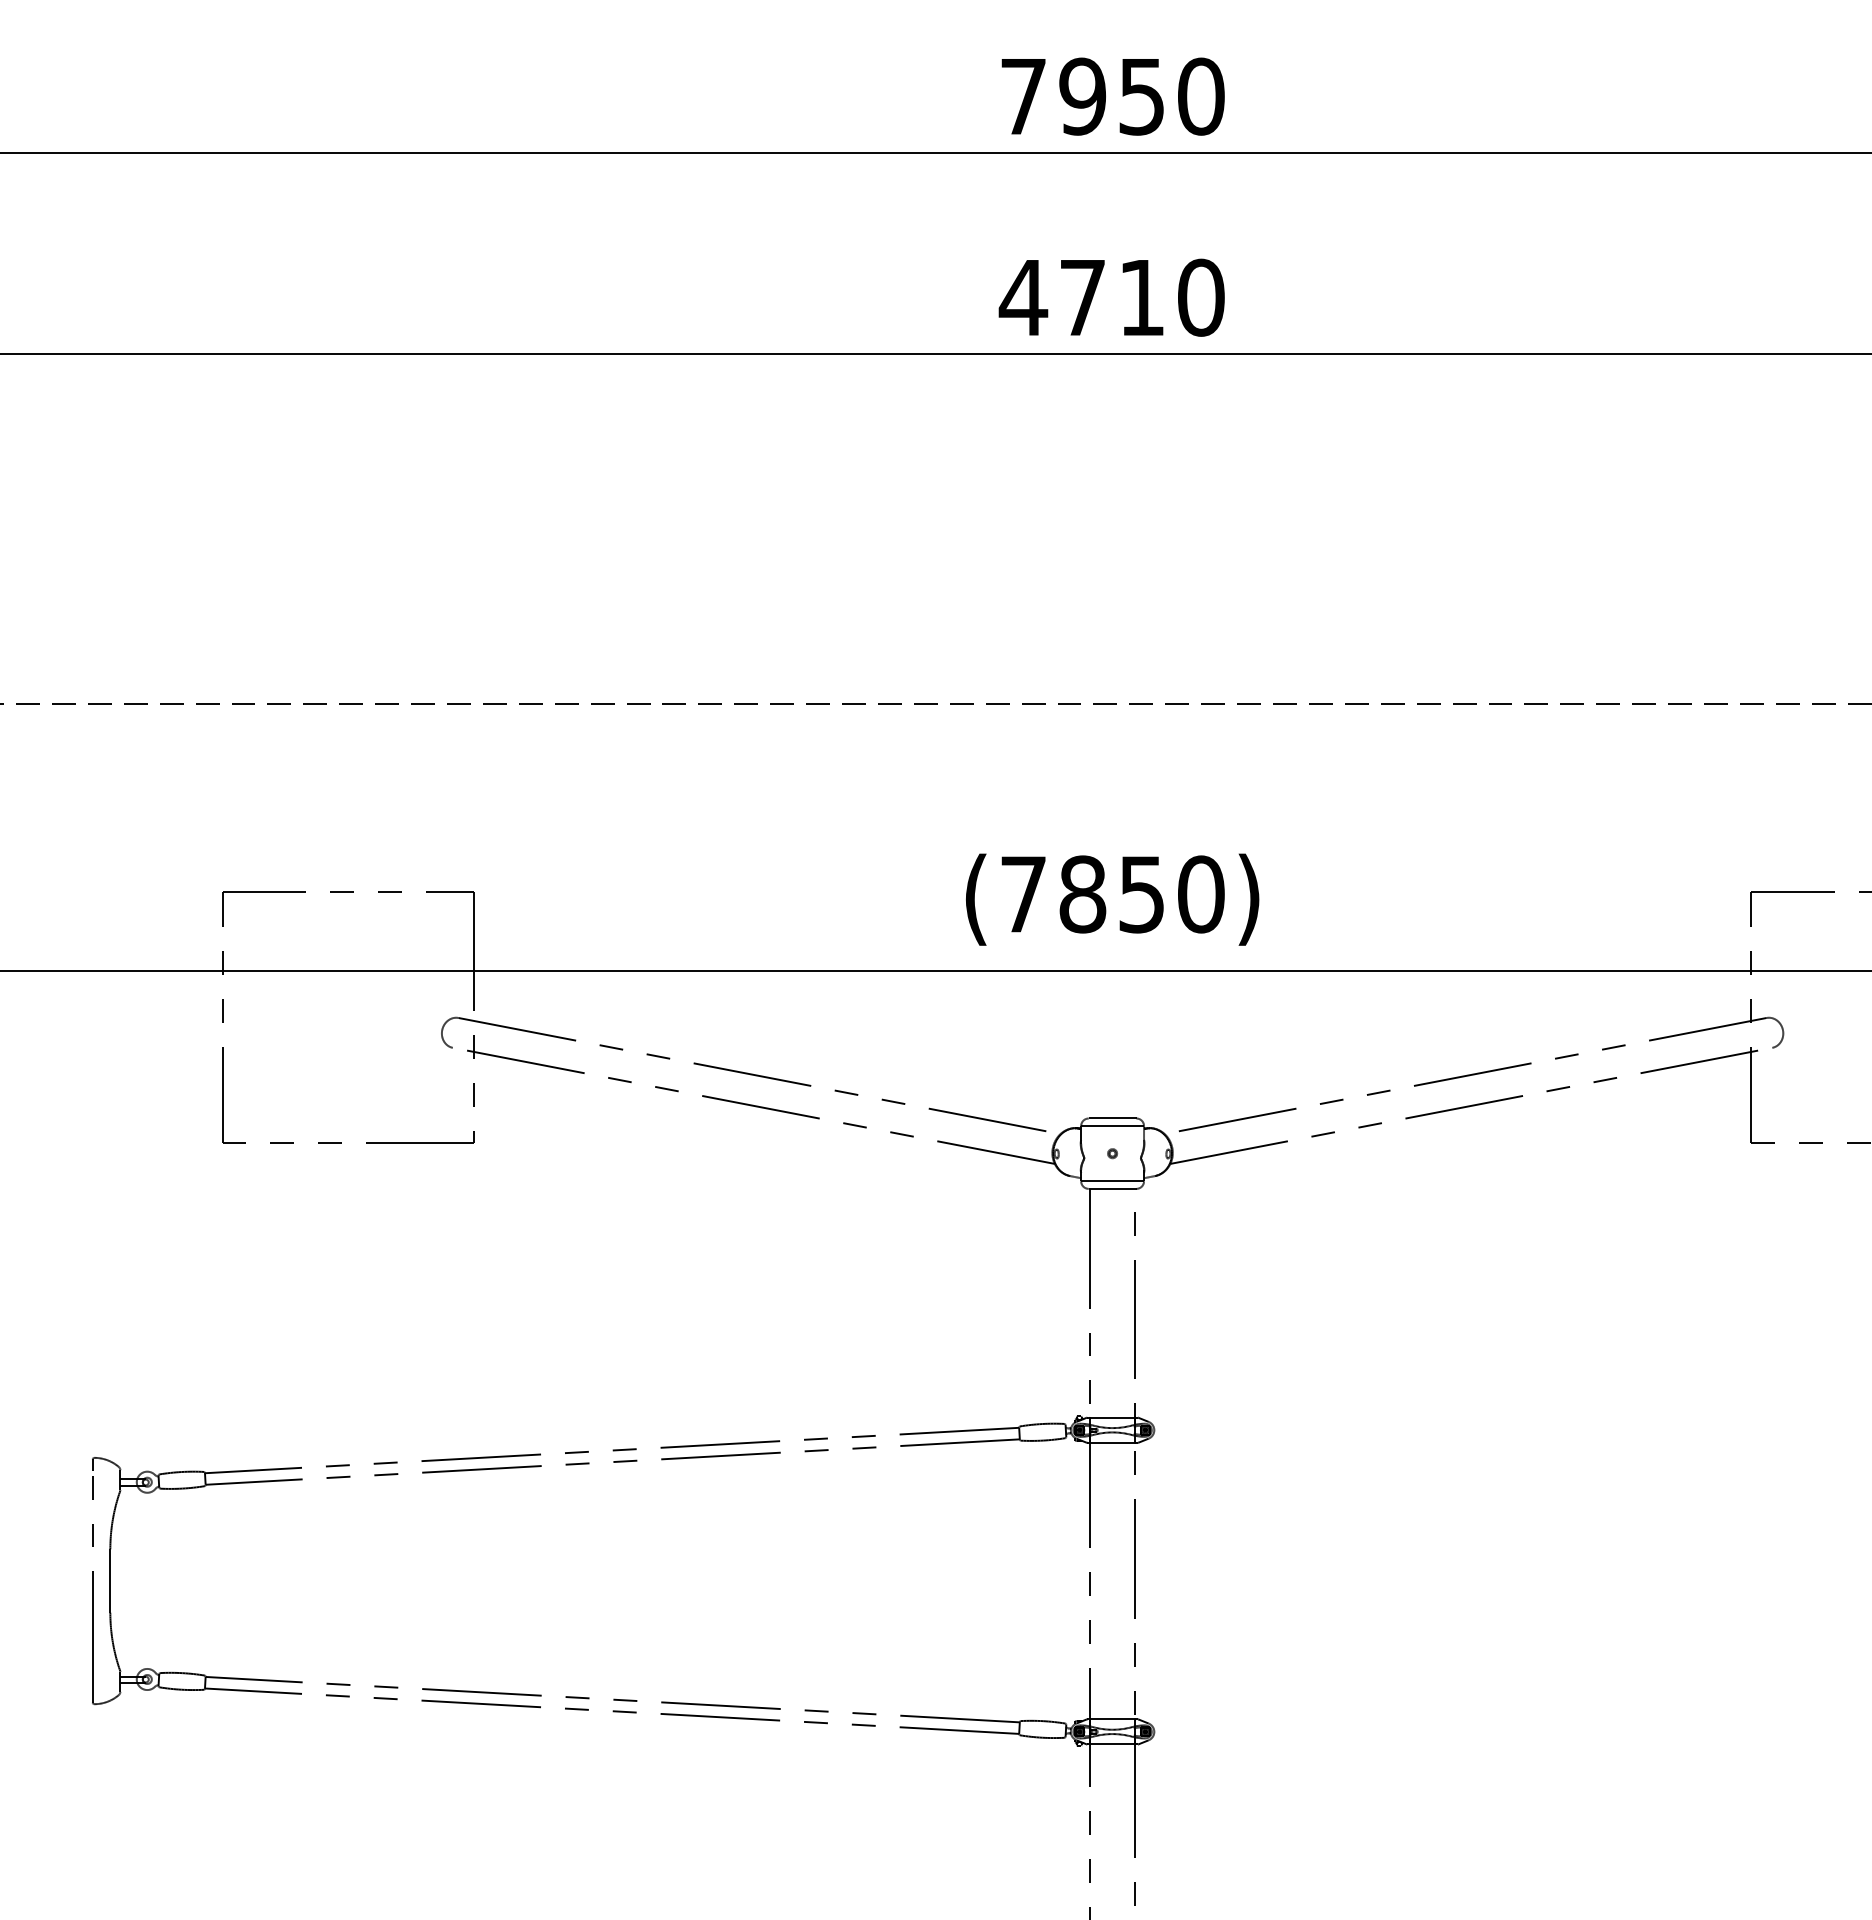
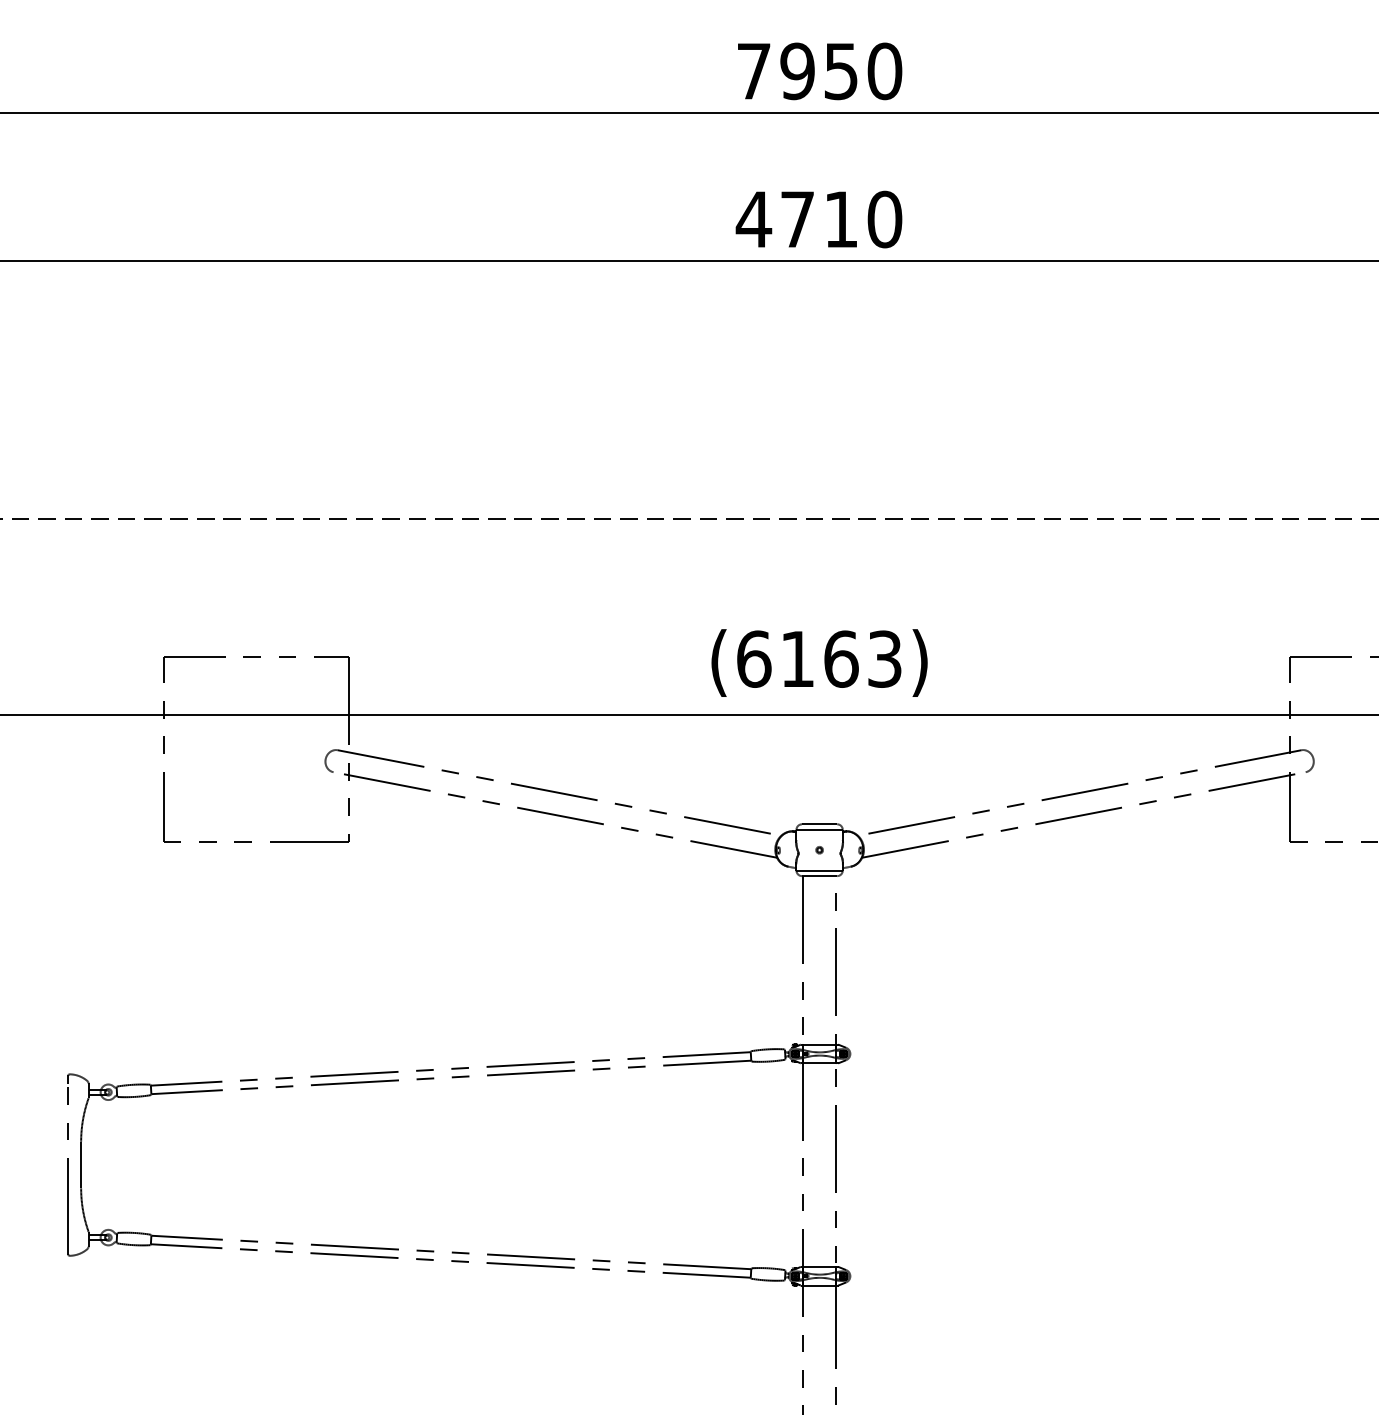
text: (1112, 894) -> (819, 659), (7850) -> (6163)

